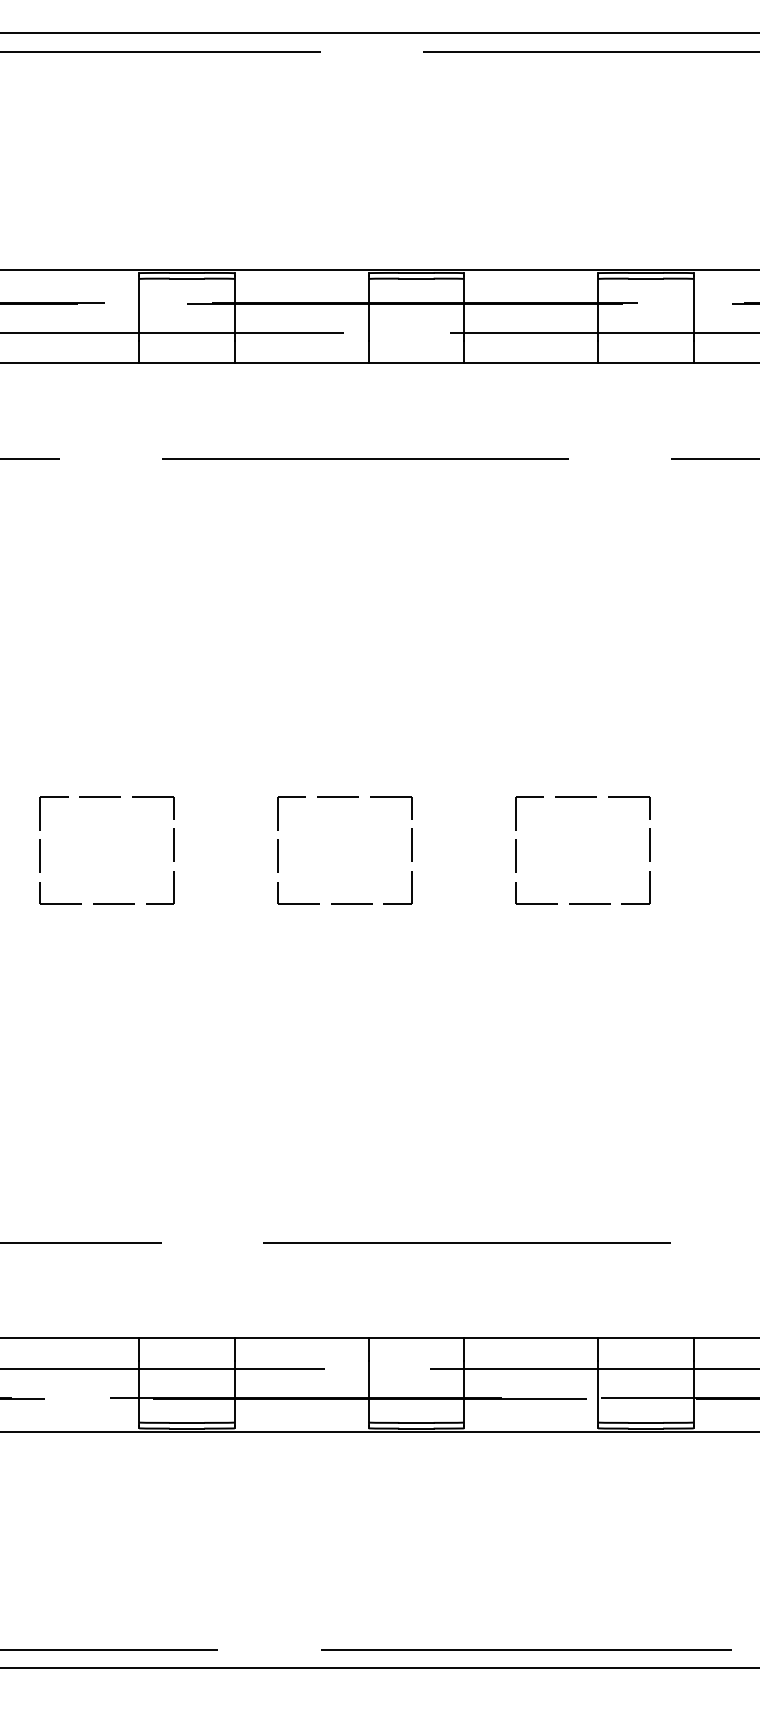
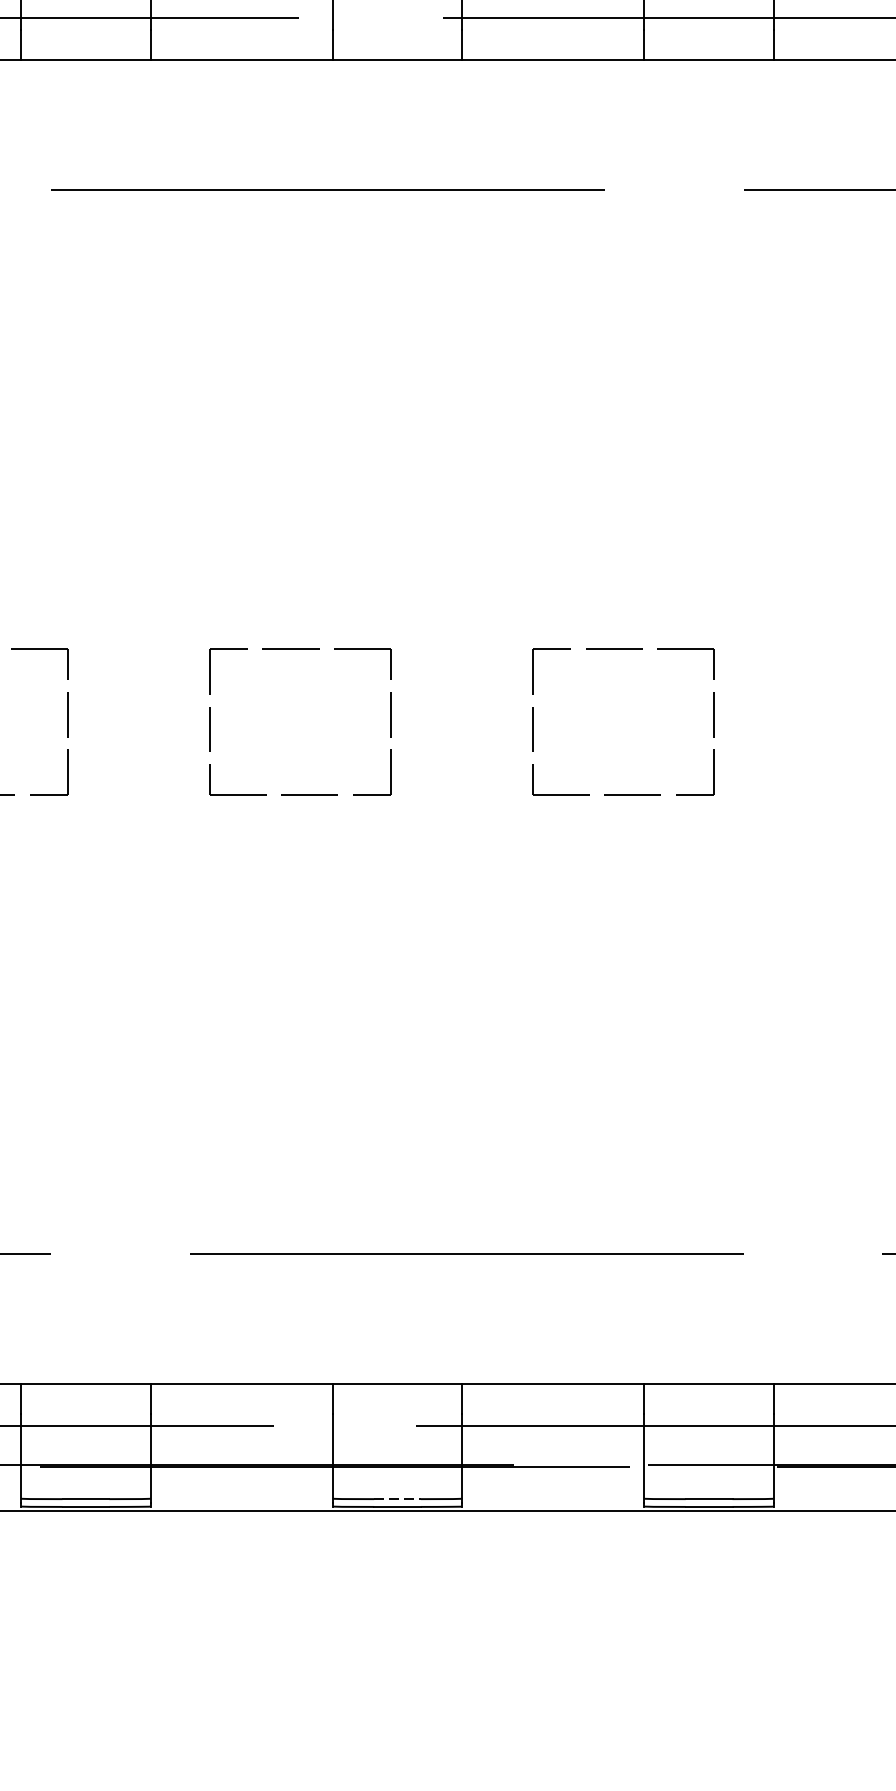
line: (416, 1422) -> (397, 1498), solid -> dashed

